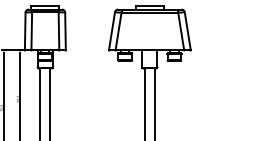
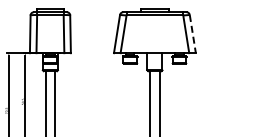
line: (187, 31) -> (192, 34), solid -> dashed

